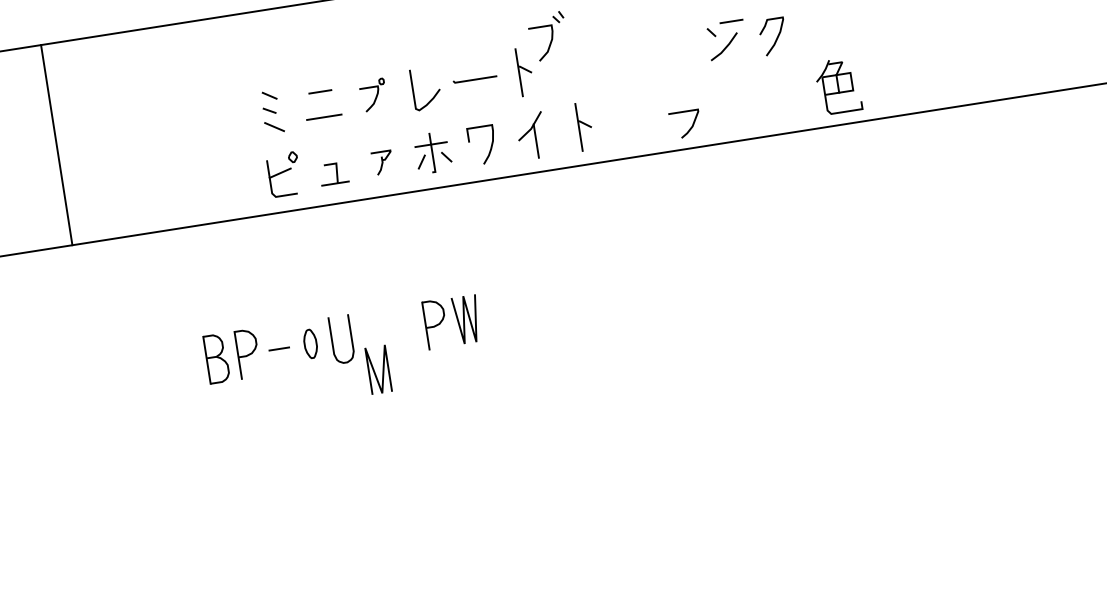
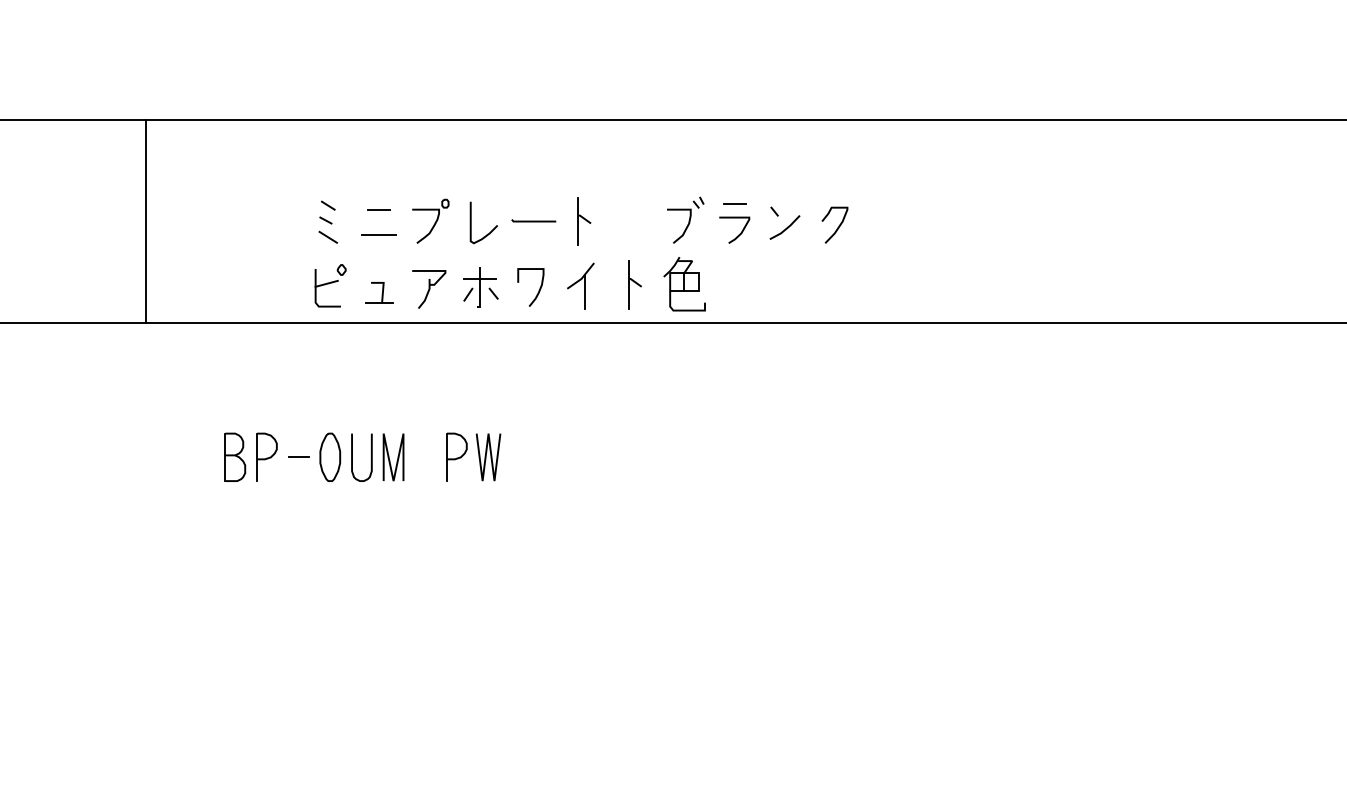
line: (730, 21) -> (734, 203), moved
part: (547, 35) -> (685, 219), moved
part: (838, 86) -> (684, 284), moved
part: (372, 94) -> (430, 220), size x1.43
curve: (690, 126) -> (739, 233), moved
line: (56, 145) -> (146, 221), moved
part: (382, 162) -> (429, 289), size x1.67
part: (310, 343) -> (330, 456), size x1.67
line: (374, 370) -> (389, 457), moved

